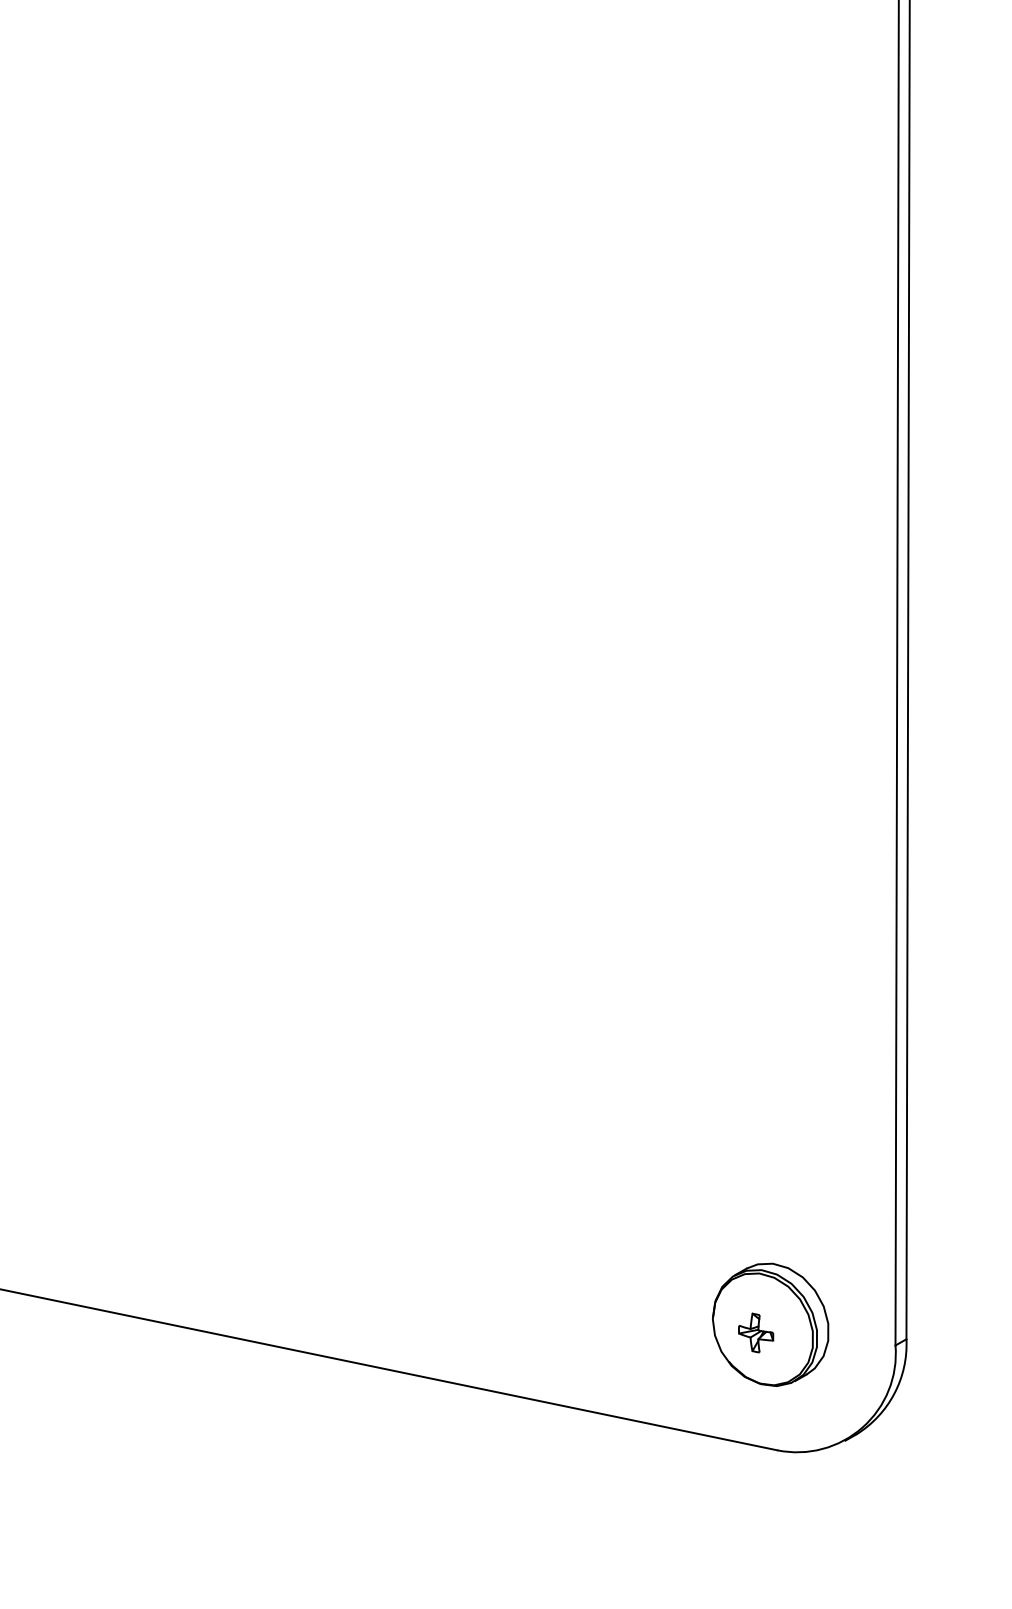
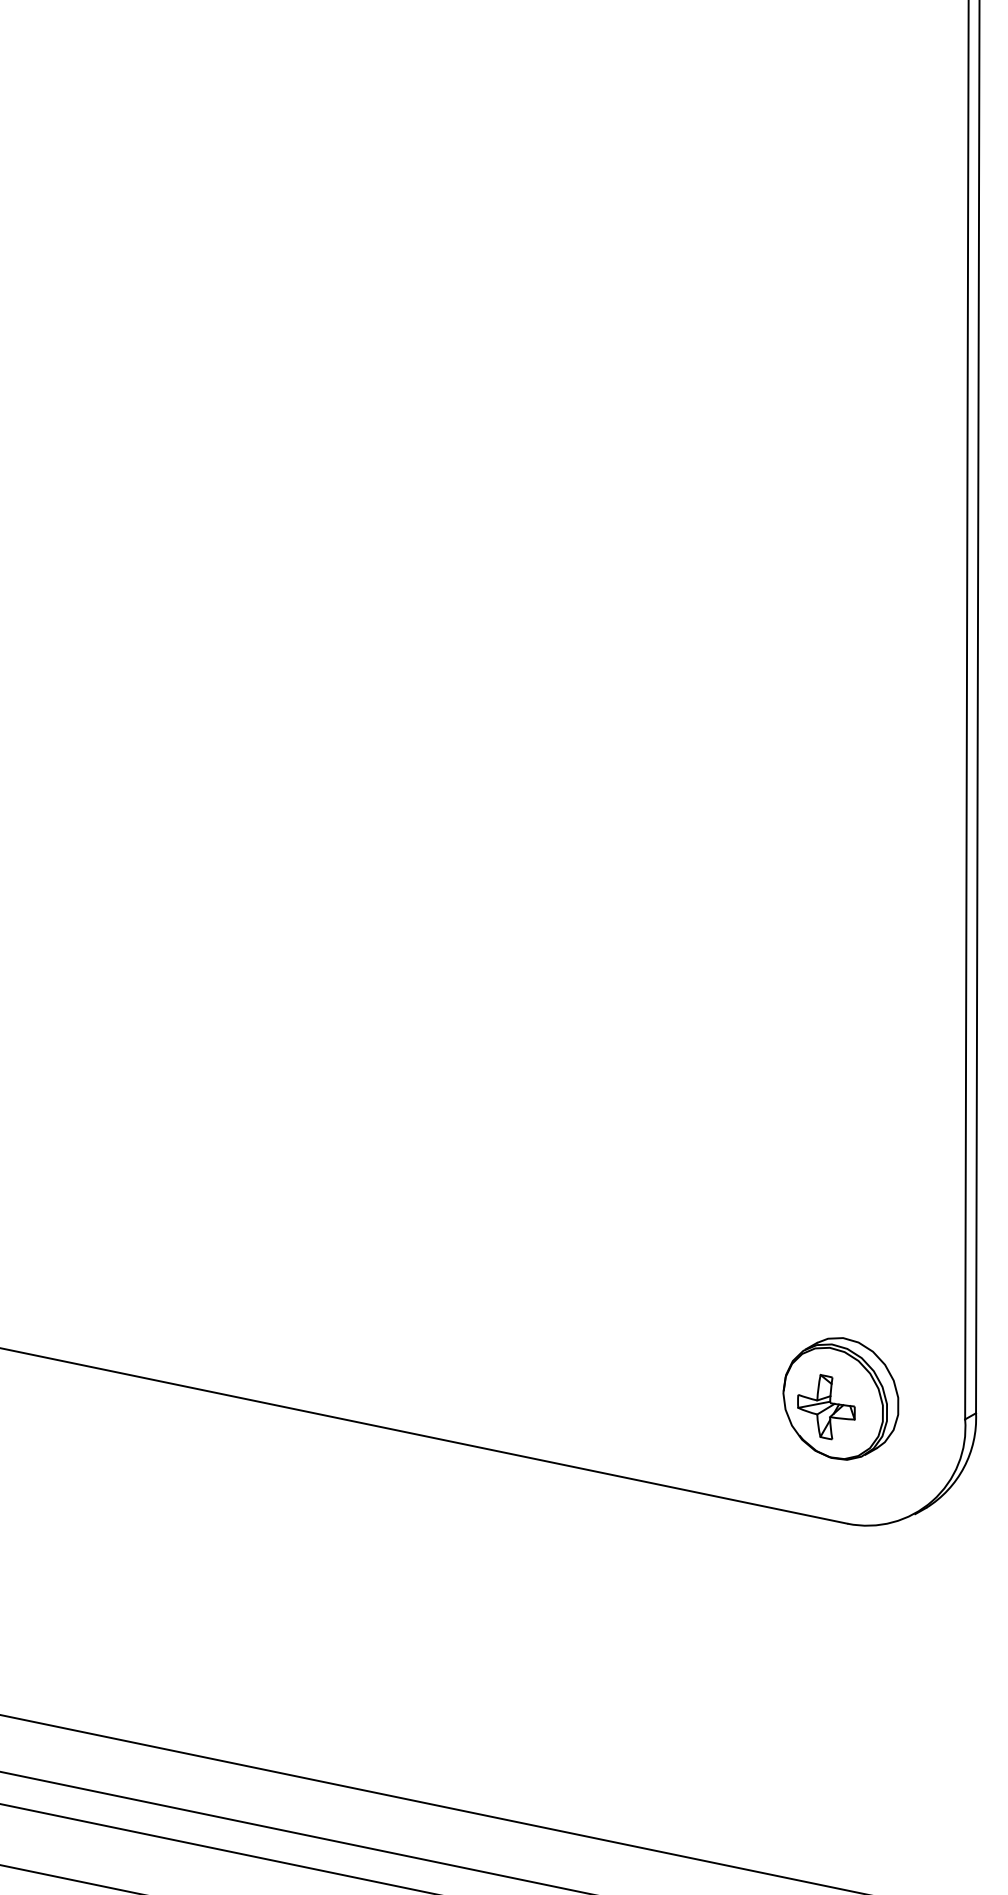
part: (756, 1332) -> (826, 1406), size x1.67

